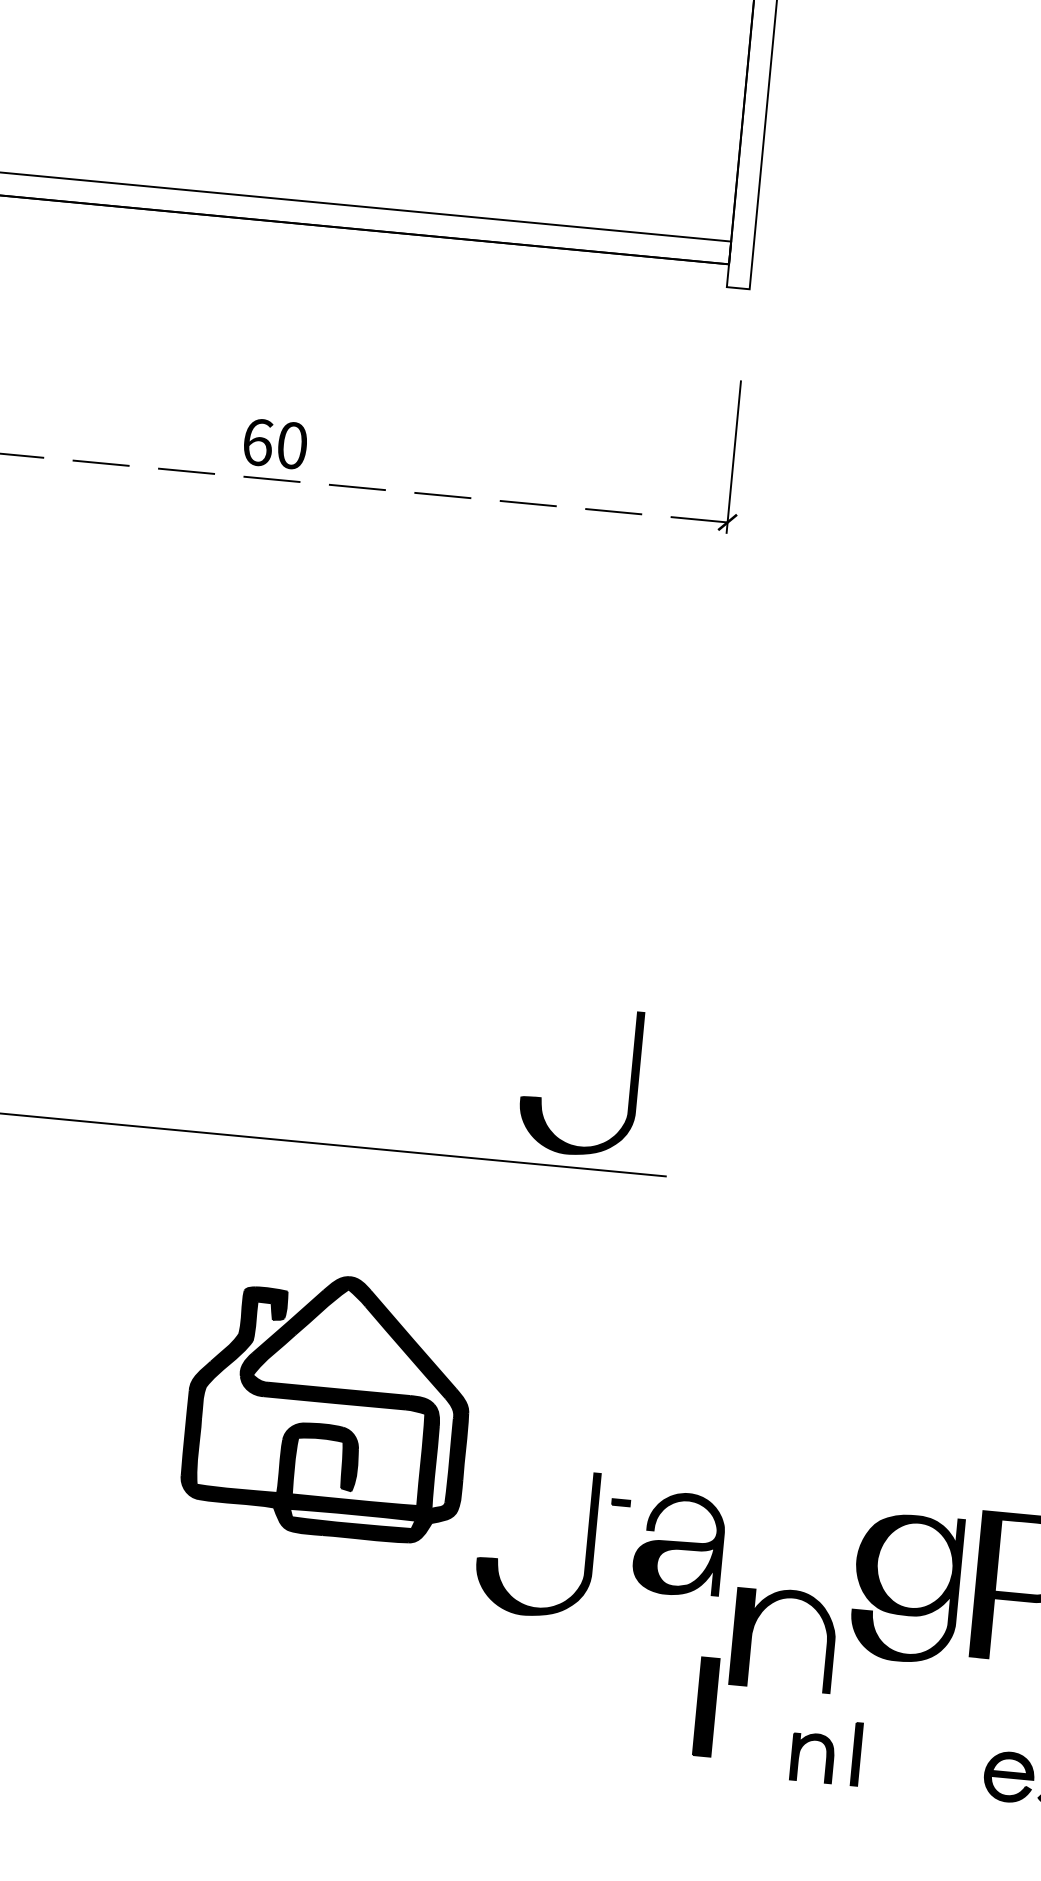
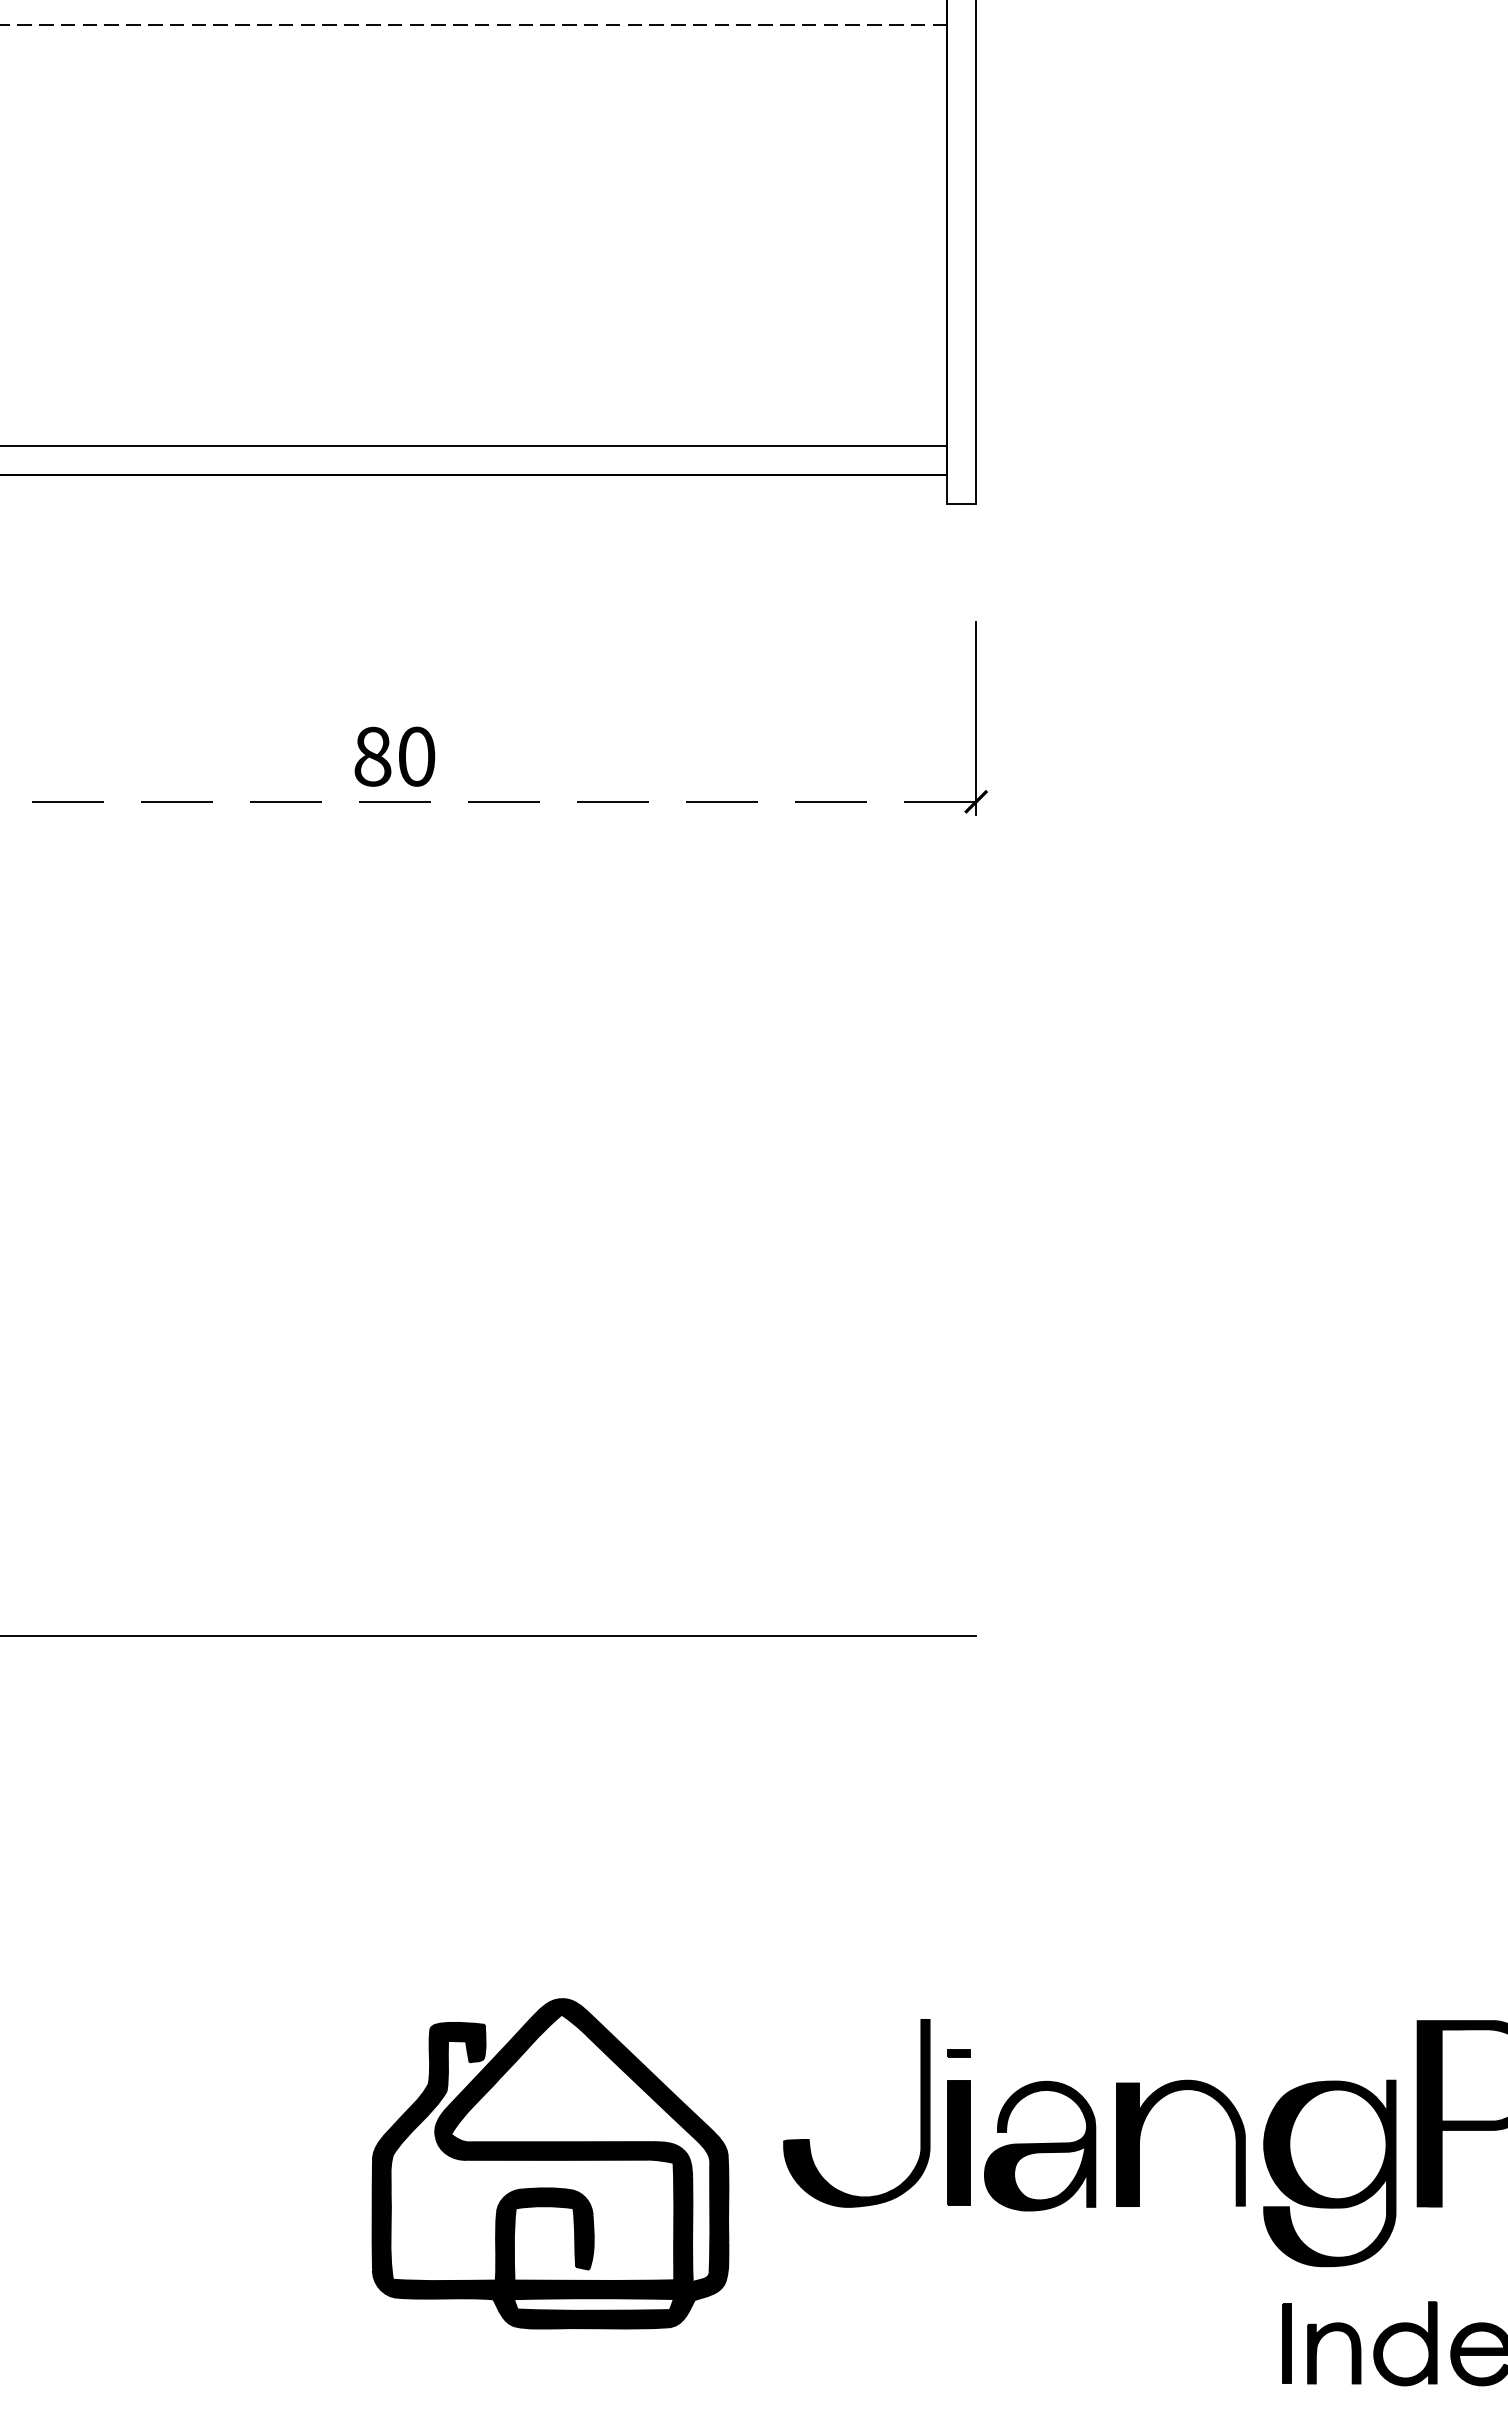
text: (257, 442) -> (372, 756), 60 -> 80
part: (541, 1097) -> (809, 1551), removed
part: (328, 1405) -> (550, 2163), moved
part: (679, 1543) -> (1040, 2145), moved
part: (906, 1587) -> (1329, 2173), moved
part: (752, 1633) -> (1140, 2139), moved
part: (706, 1706) -> (958, 2142), moved
part: (826, 1759) -> (1351, 2353), moved
part: (949, 1762) -> (1405, 2343), added

